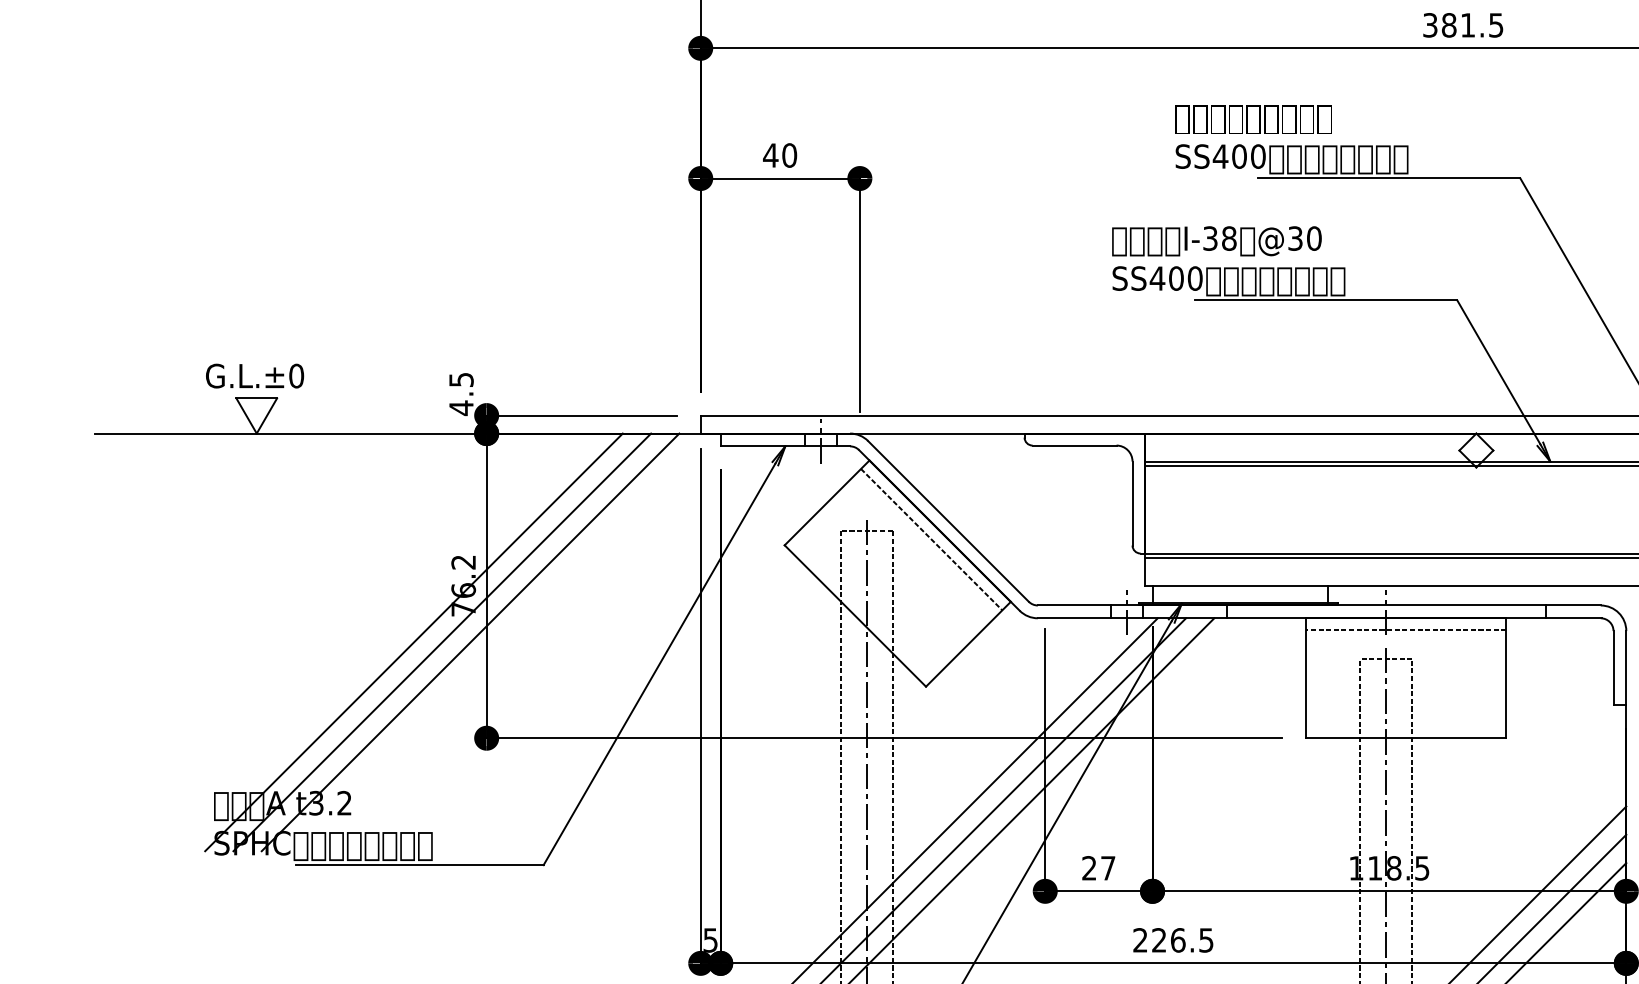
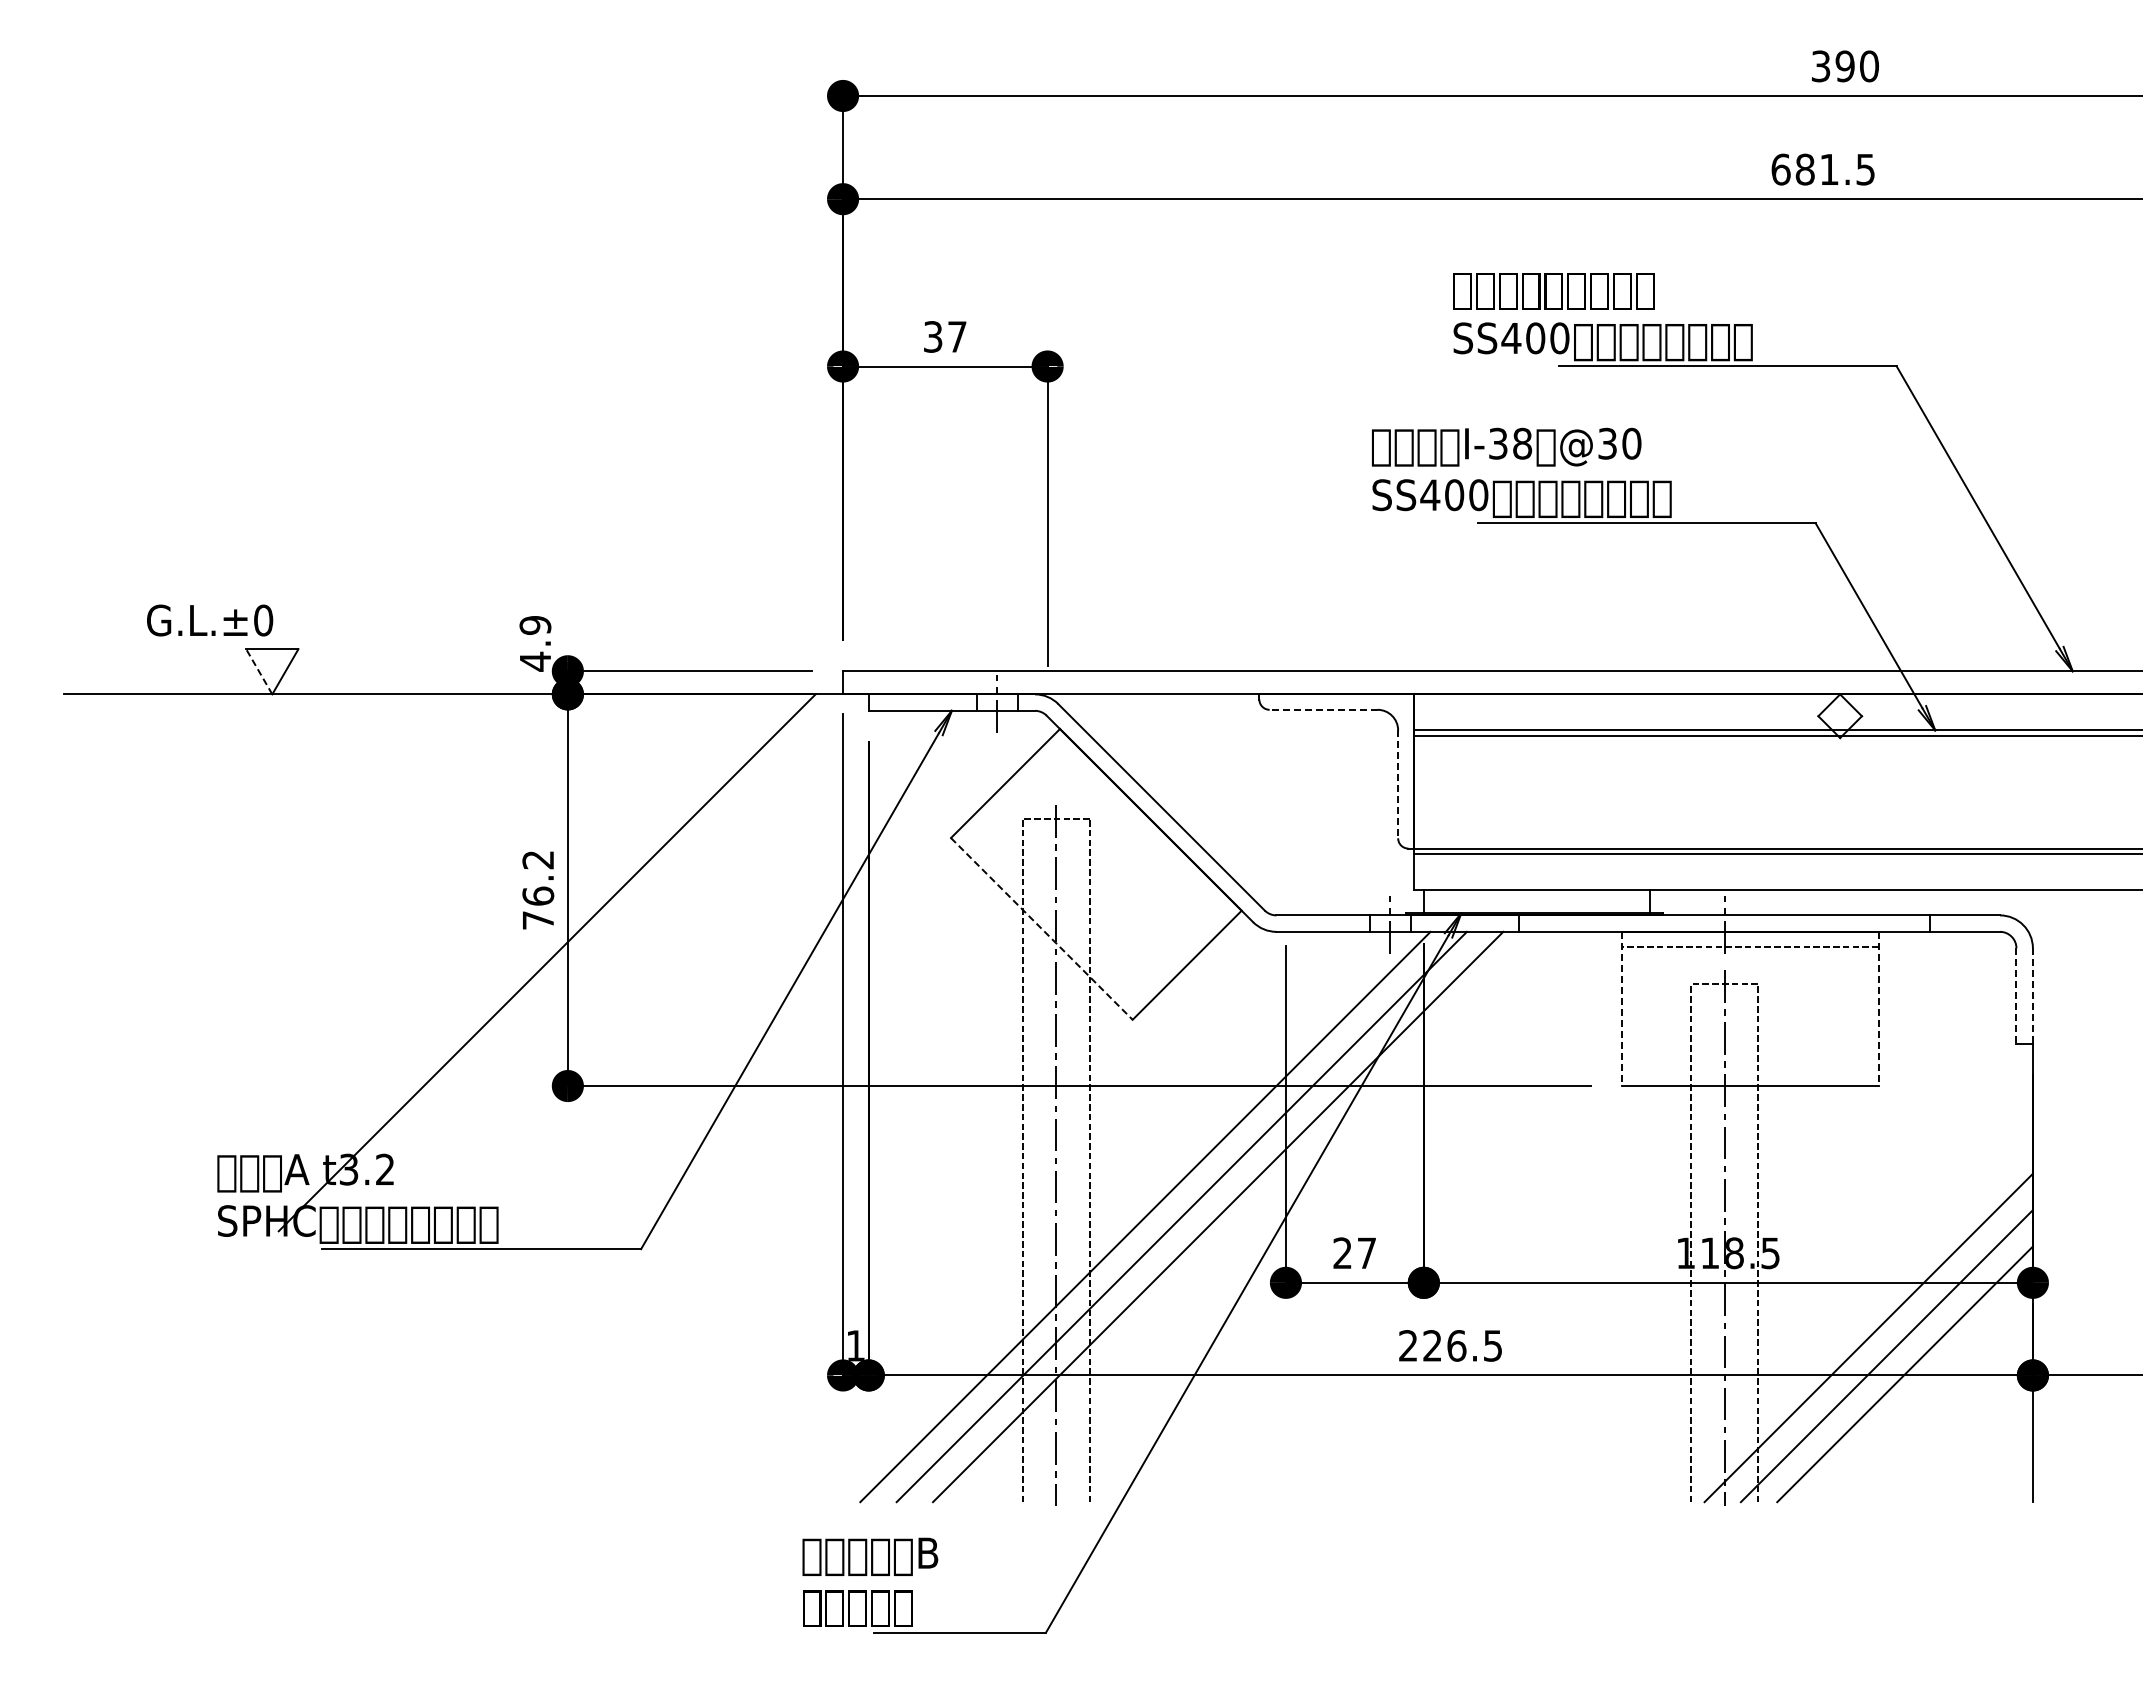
text: (1429, 25) -> (1780, 169), 381.5 -> 681.5
text: (779, 155) -> (944, 336), 40 -> 37
text: (255, 376) -> (210, 620), moved
text: (461, 379) -> (535, 625), 4.5 -> 4.9
line: (246, 415) -> (259, 671), solid -> dashed
line: (1074, 445) -> (1323, 709), solid -> dashed
line: (1132, 503) -> (1398, 784), solid -> dashed
line: (931, 539) -> (1139, 830), removed
line: (855, 616) -> (1042, 929), solid -> dashed
line: (414, 642) -> (474, 962), removed
line: (442, 642) -> (510, 962), removed
line: (1613, 668) -> (2016, 996), solid -> dashed
line: (1626, 668) -> (2032, 996), solid -> dashed
line: (1306, 678) -> (1621, 1009), solid -> dashed
line: (1506, 678) -> (1878, 1009), solid -> dashed
text: (710, 940) -> (855, 1345), 5 -> 1

